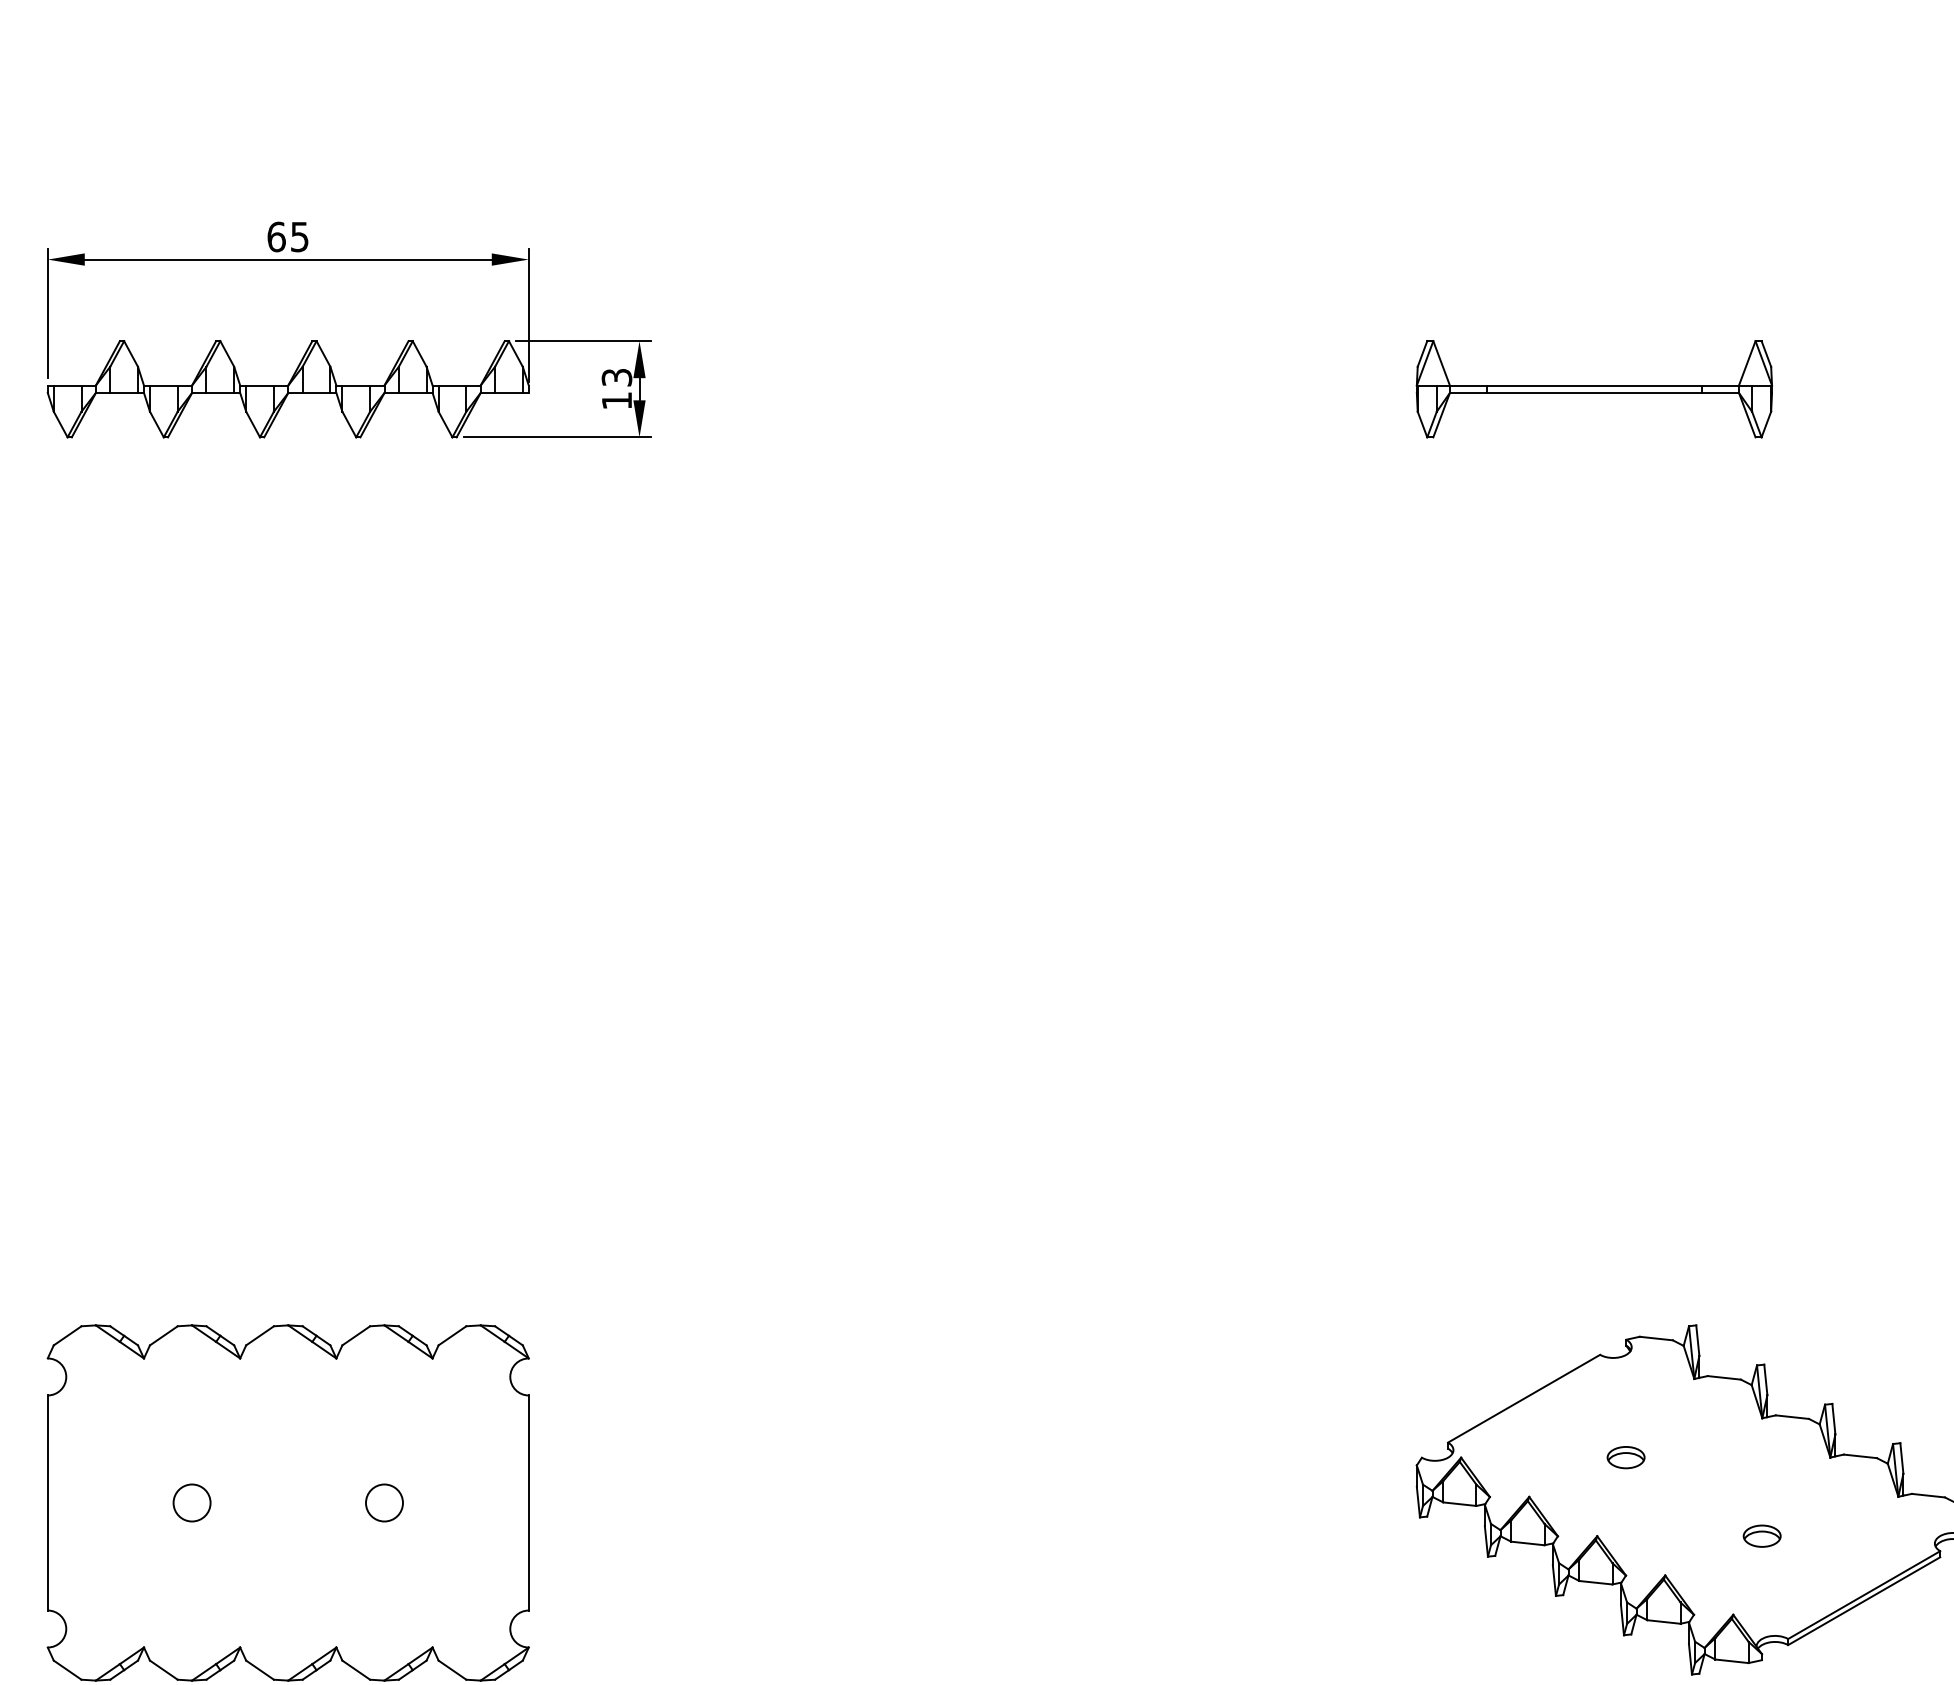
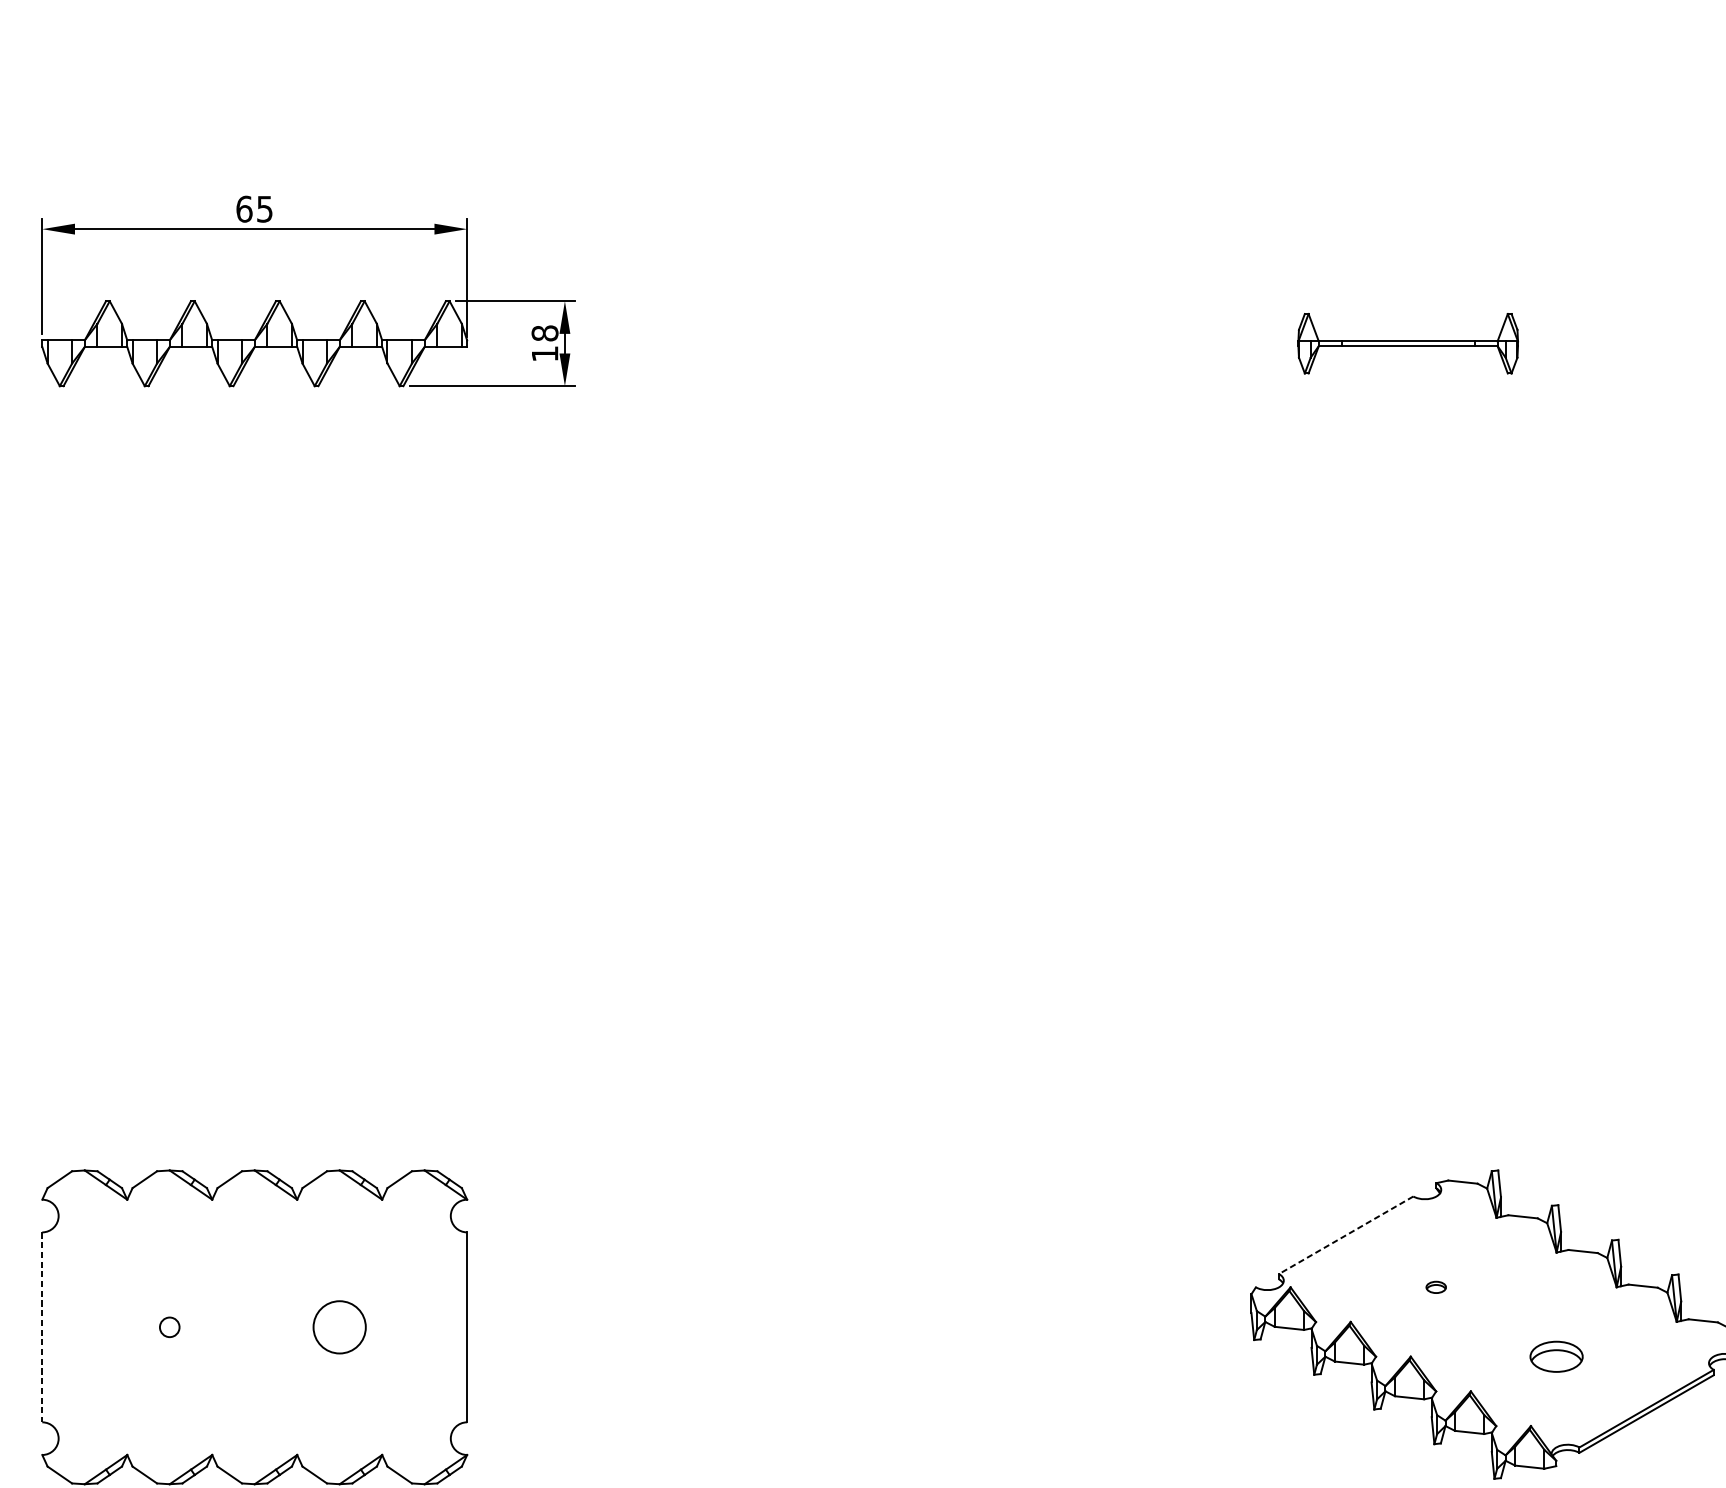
text: (616, 377) -> (544, 333), 13 -> 18
part: (1593, 389) -> (1407, 343), size x0.7
line: (1524, 1398) -> (1346, 1235), solid -> dashed
part: (1625, 1457) -> (1435, 1287), size x0.6
circle: (191, 1502) -> (169, 1326), size x0.6
circle: (384, 1502) -> (339, 1326), size x1.6
line: (47, 1503) -> (42, 1327), solid -> dashed
part: (1761, 1535) -> (1555, 1356), size x1.6

